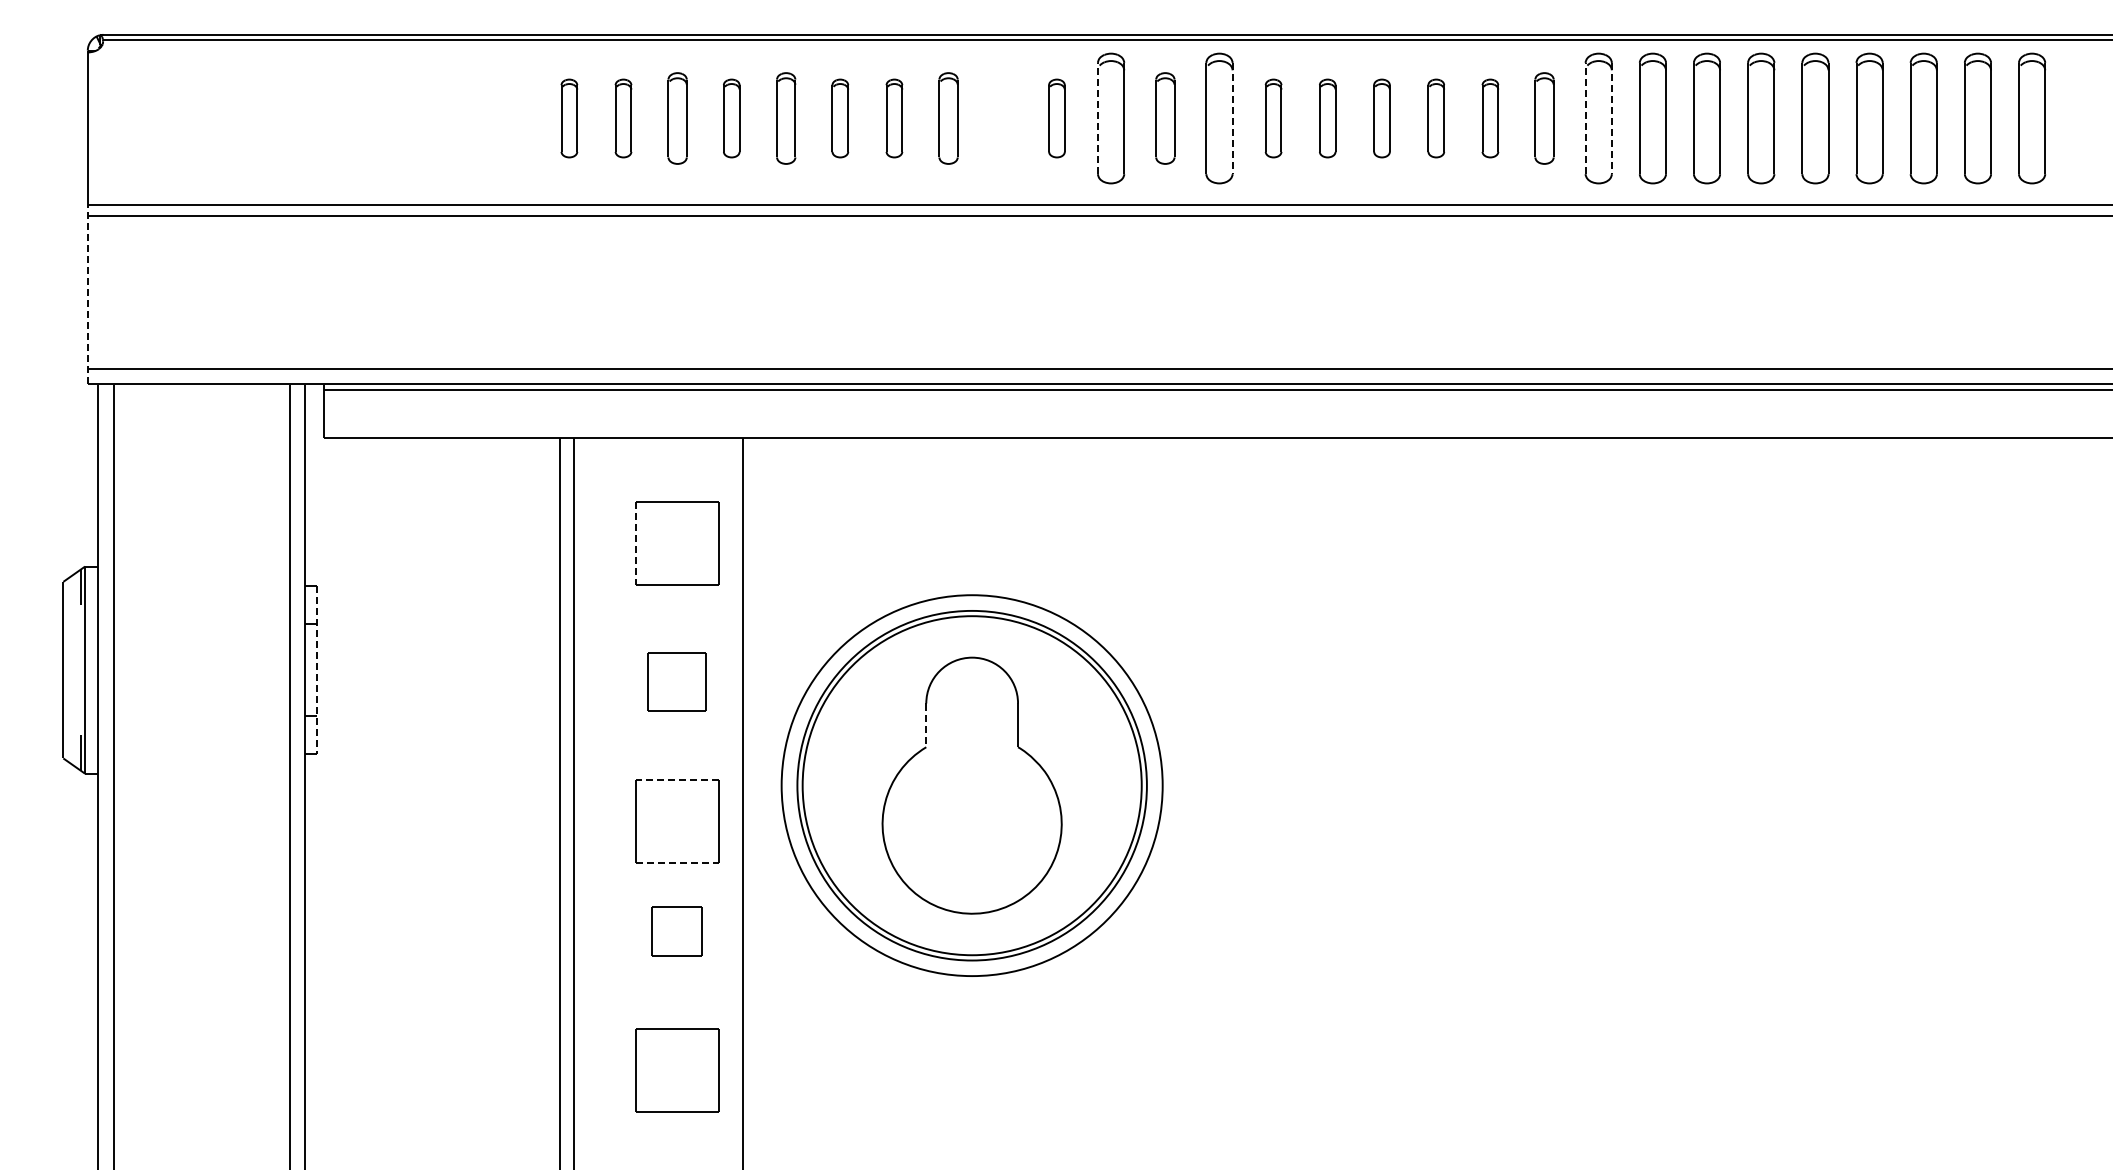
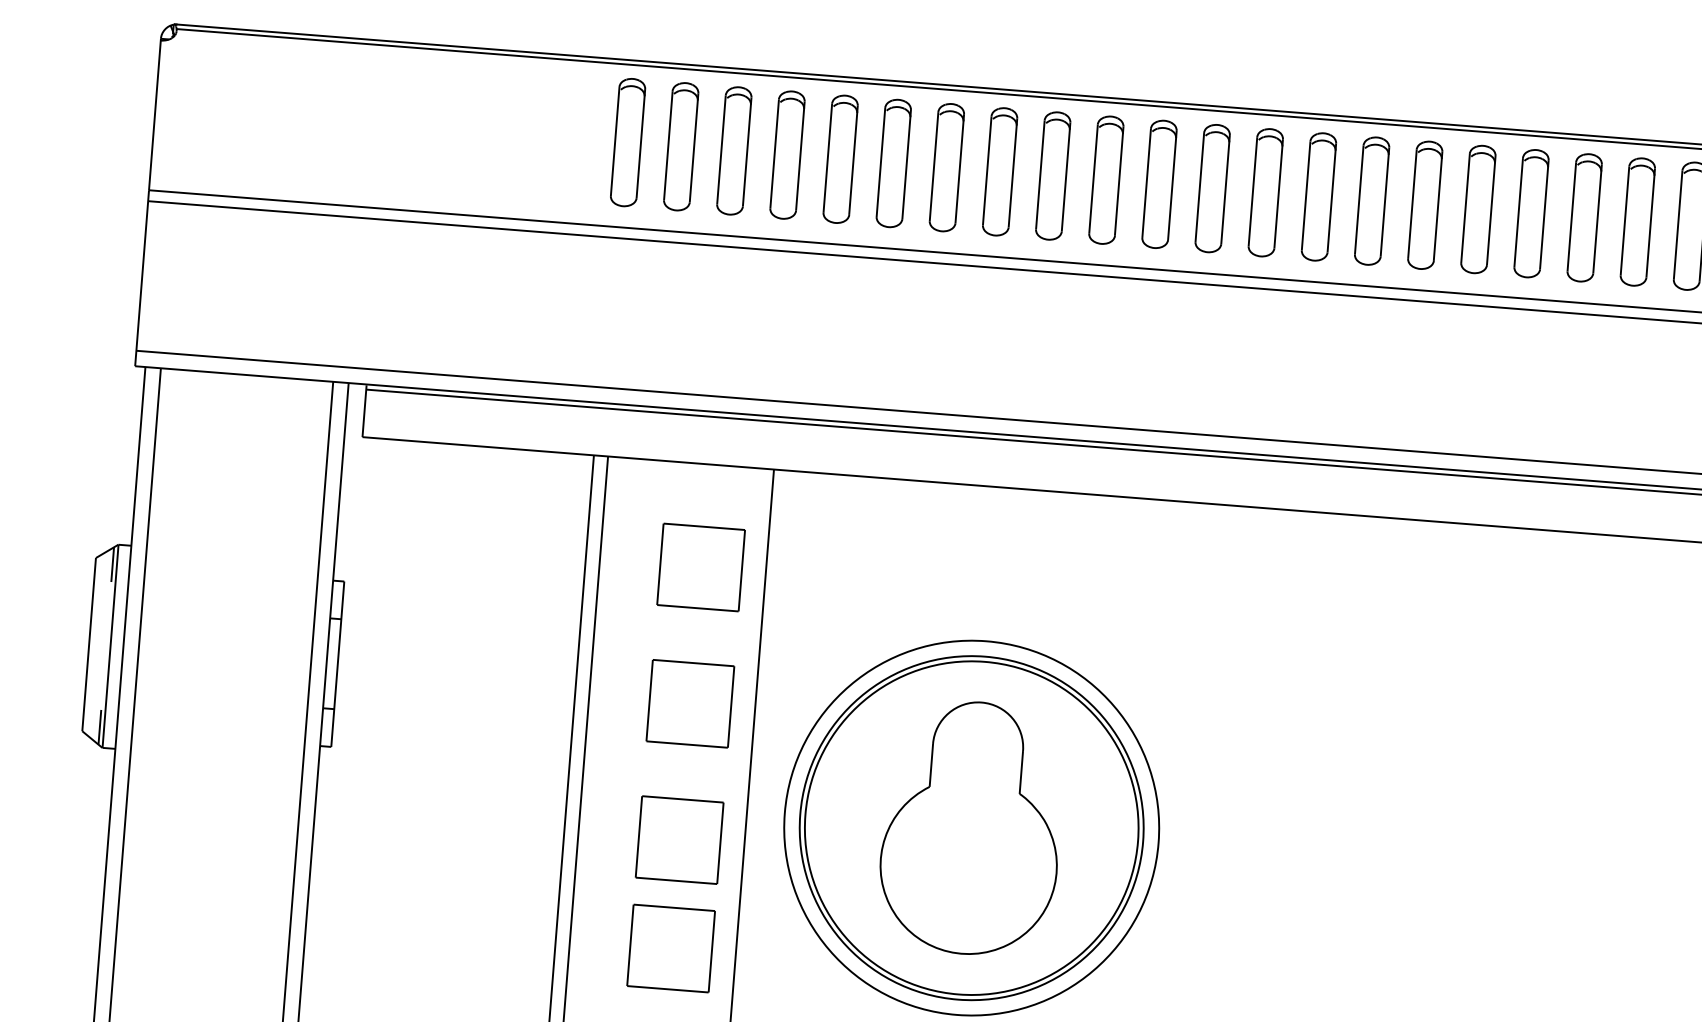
part: (569, 118) -> (628, 142), size x1.67
part: (623, 118) -> (681, 146), size x1.67
part: (677, 118) -> (734, 150), size x1.43
part: (731, 118) -> (787, 155), size x1.67
part: (786, 118) -> (841, 159), size x1.43
part: (840, 118) -> (894, 163), size x1.67
part: (894, 118) -> (947, 167), size x1.67
part: (948, 118) -> (999, 171), size x1.43
part: (1002, 118) -> (1052, 175), added
part: (1056, 118) -> (1105, 180), size x1.67
line: (1098, 118) -> (1147, 183), dashed -> solid
part: (1165, 118) -> (1212, 188), size x1.43
line: (1232, 118) -> (1278, 193), dashed -> solid
part: (1273, 118) -> (1318, 196), size x1.67
part: (1327, 118) -> (1371, 201), size x1.67
part: (1381, 118) -> (1424, 205), size x1.67
part: (1436, 118) -> (1478, 209), size x1.67
part: (1490, 118) -> (1531, 213), size x1.67
part: (1544, 118) -> (1584, 217), size x1.43
line: (1585, 118) -> (1624, 221), dashed -> solid
line: (1611, 118) -> (1650, 223), dashed -> solid
line: (87, 294) -> (141, 278), dashed -> solid
line: (635, 543) -> (660, 564), dashed -> solid
line: (316, 670) -> (337, 664), dashed -> solid
part: (677, 682) -> (690, 704), size x1.43
line: (926, 725) -> (931, 765), dashed -> solid
line: (676, 779) -> (682, 799), dashed -> solid
line: (677, 862) -> (676, 880), dashed -> solid
part: (677, 931) -> (671, 948), size x1.67

